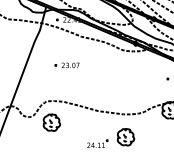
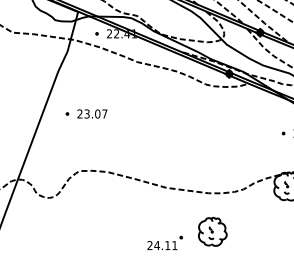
part: (66, 65) -> (85, 114), moved
part: (51, 122) -> (87, 206), removed

